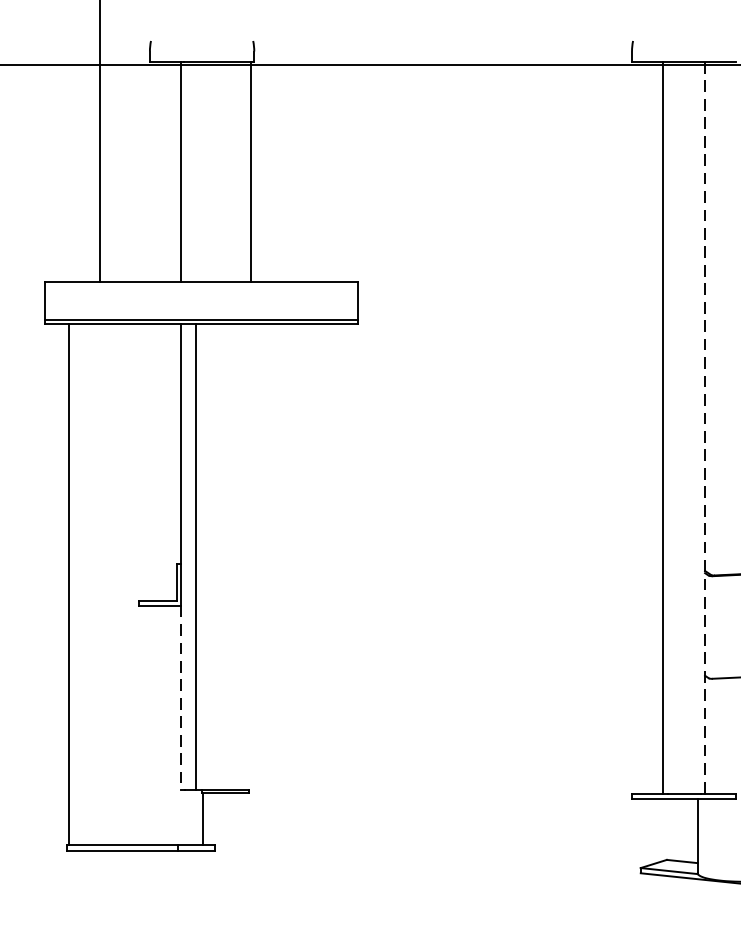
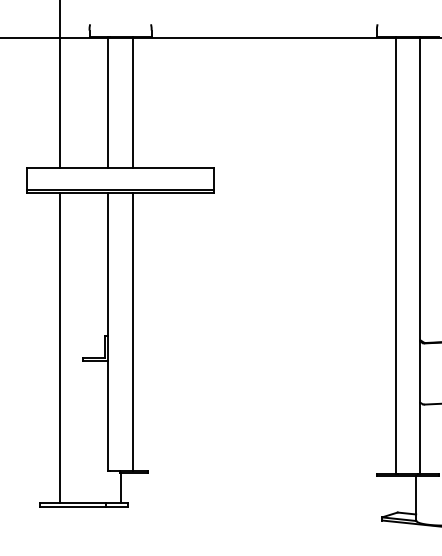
line: (250, 172) -> (132, 102), moved
line: (705, 428) -> (420, 255), dashed -> solid
line: (195, 556) -> (132, 331), moved
line: (69, 583) -> (60, 347), moved
line: (180, 698) -> (107, 416), dashed -> solid

